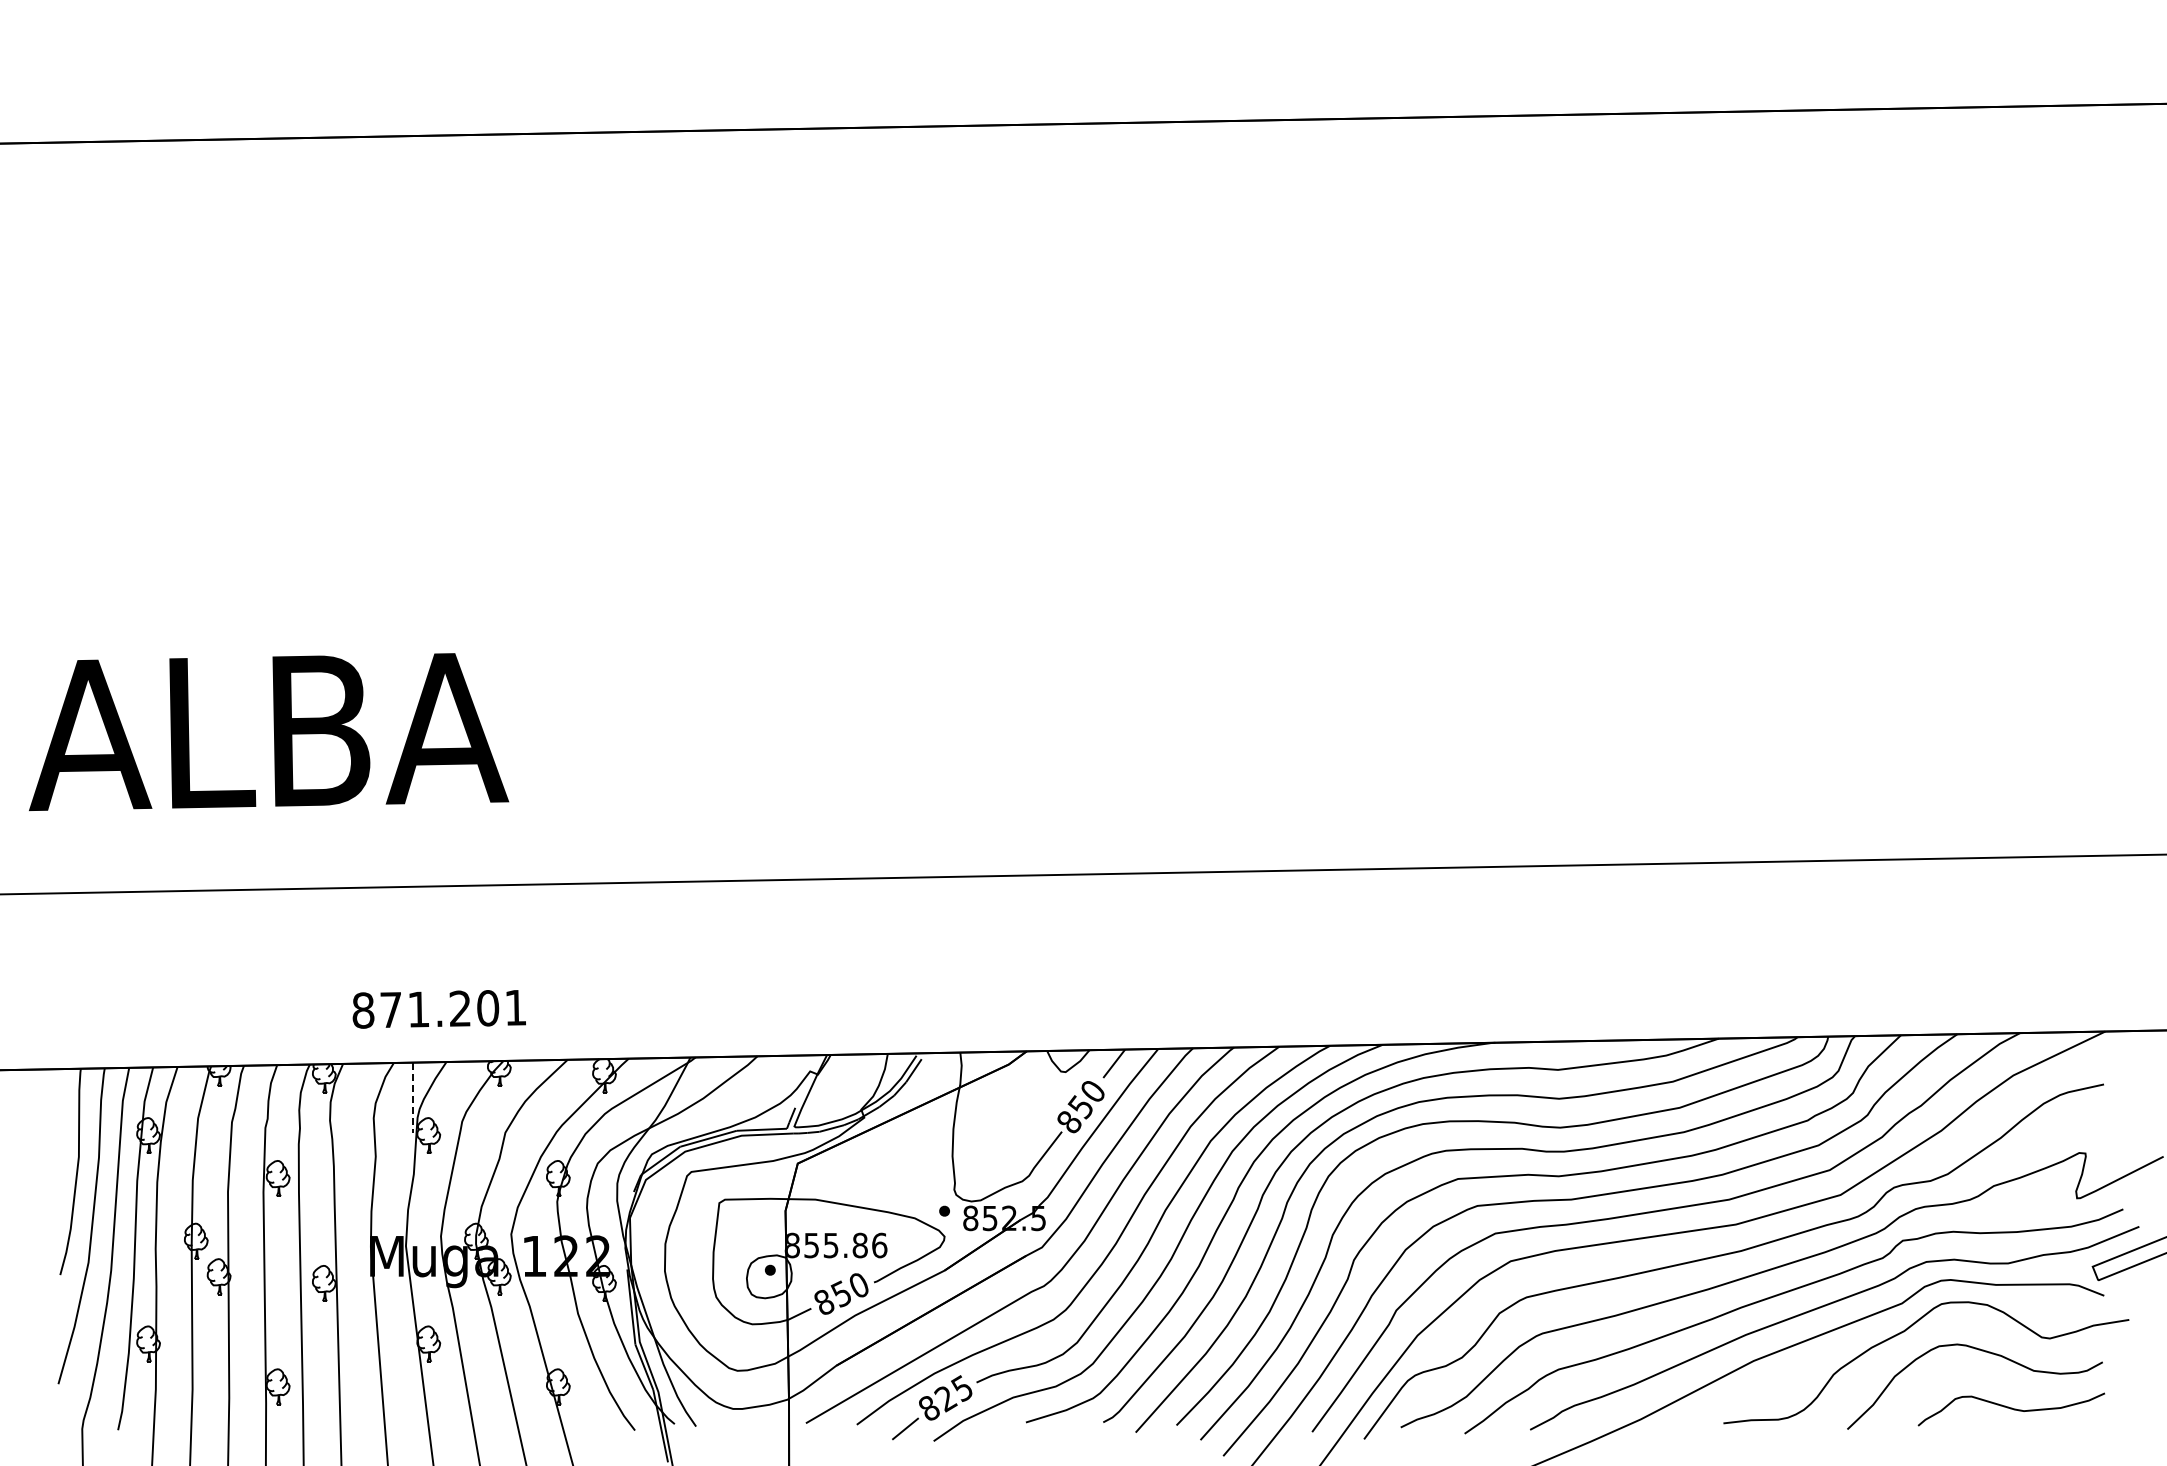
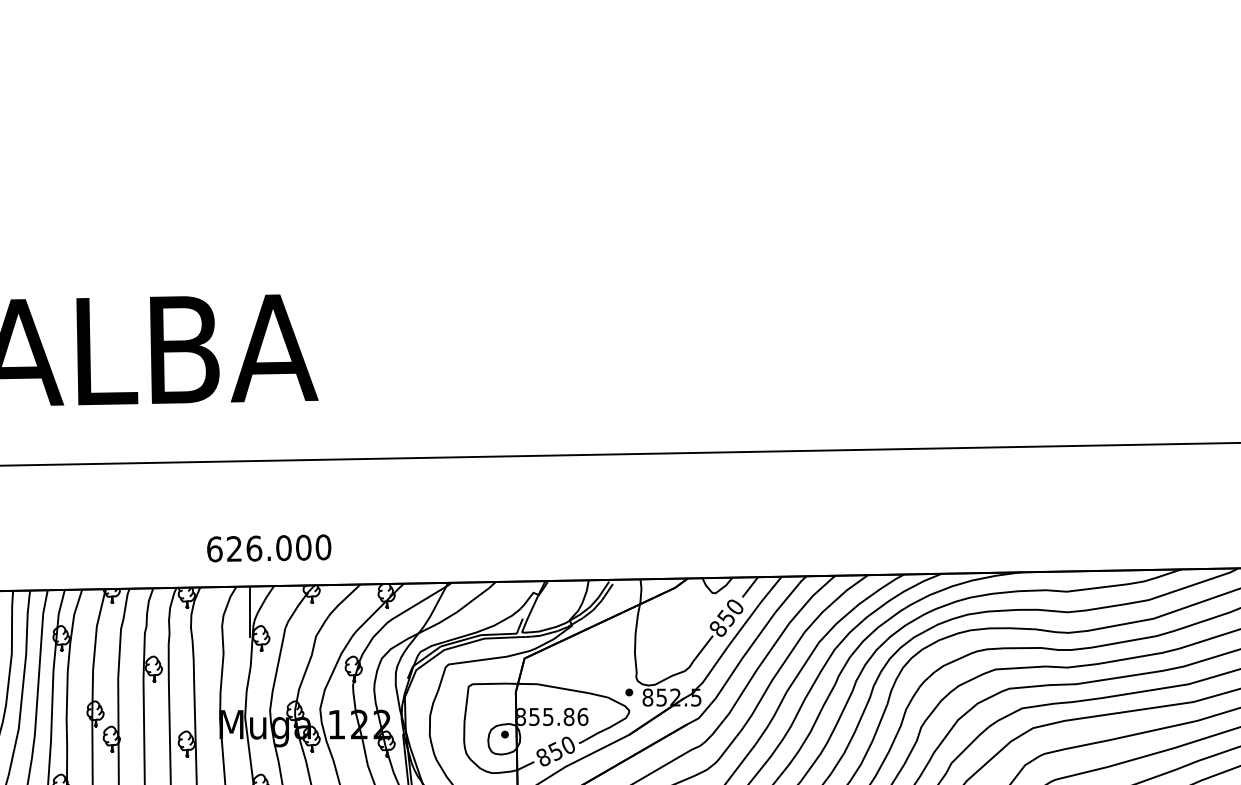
text: (439, 1008) -> (269, 547), 871.201 -> 626.000
line: (412, 1098) -> (249, 612), dashed -> solid

